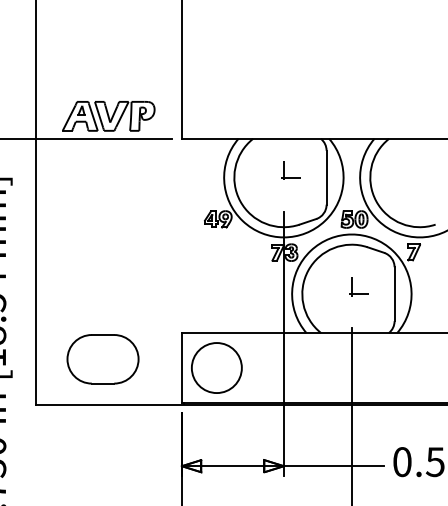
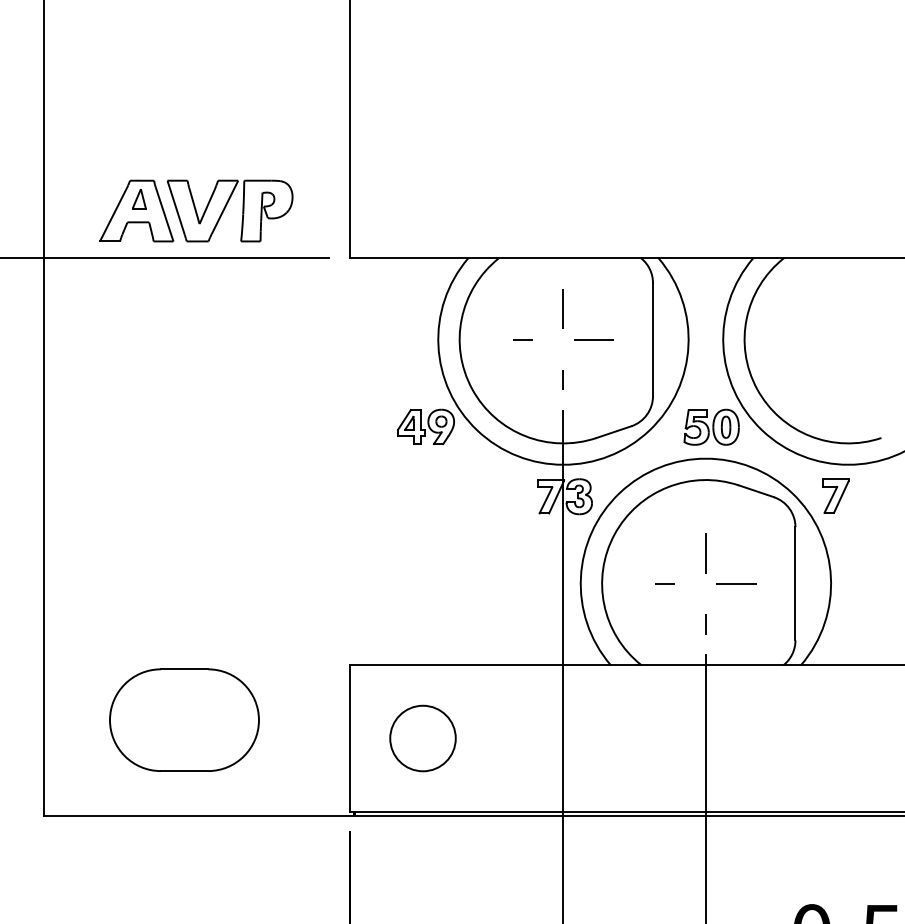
part: (283, 177) -> (562, 339), size x1.43
part: (351, 294) -> (705, 584), size x1.43
circle: (216, 367) -> (422, 737), size x0.62

